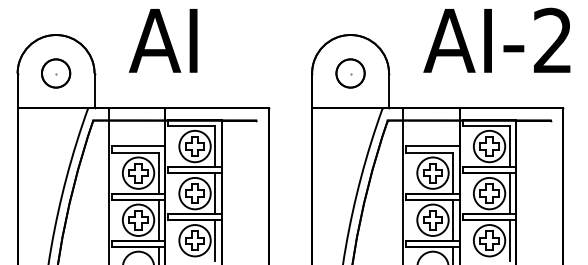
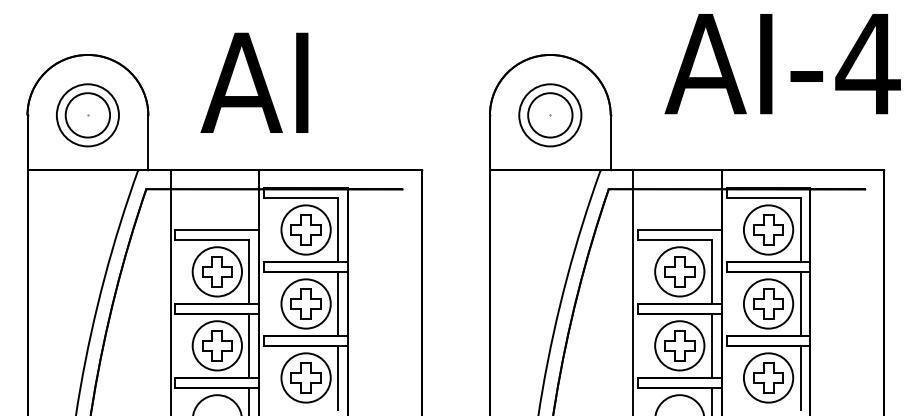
text: (552, 39) -> (867, 61), AI-2 -> AI-4
text: (162, 40) -> (253, 82), moved
circle: (55, 73) -> (86, 115), size x1.4
circle: (350, 73) -> (550, 115), size x1.4

